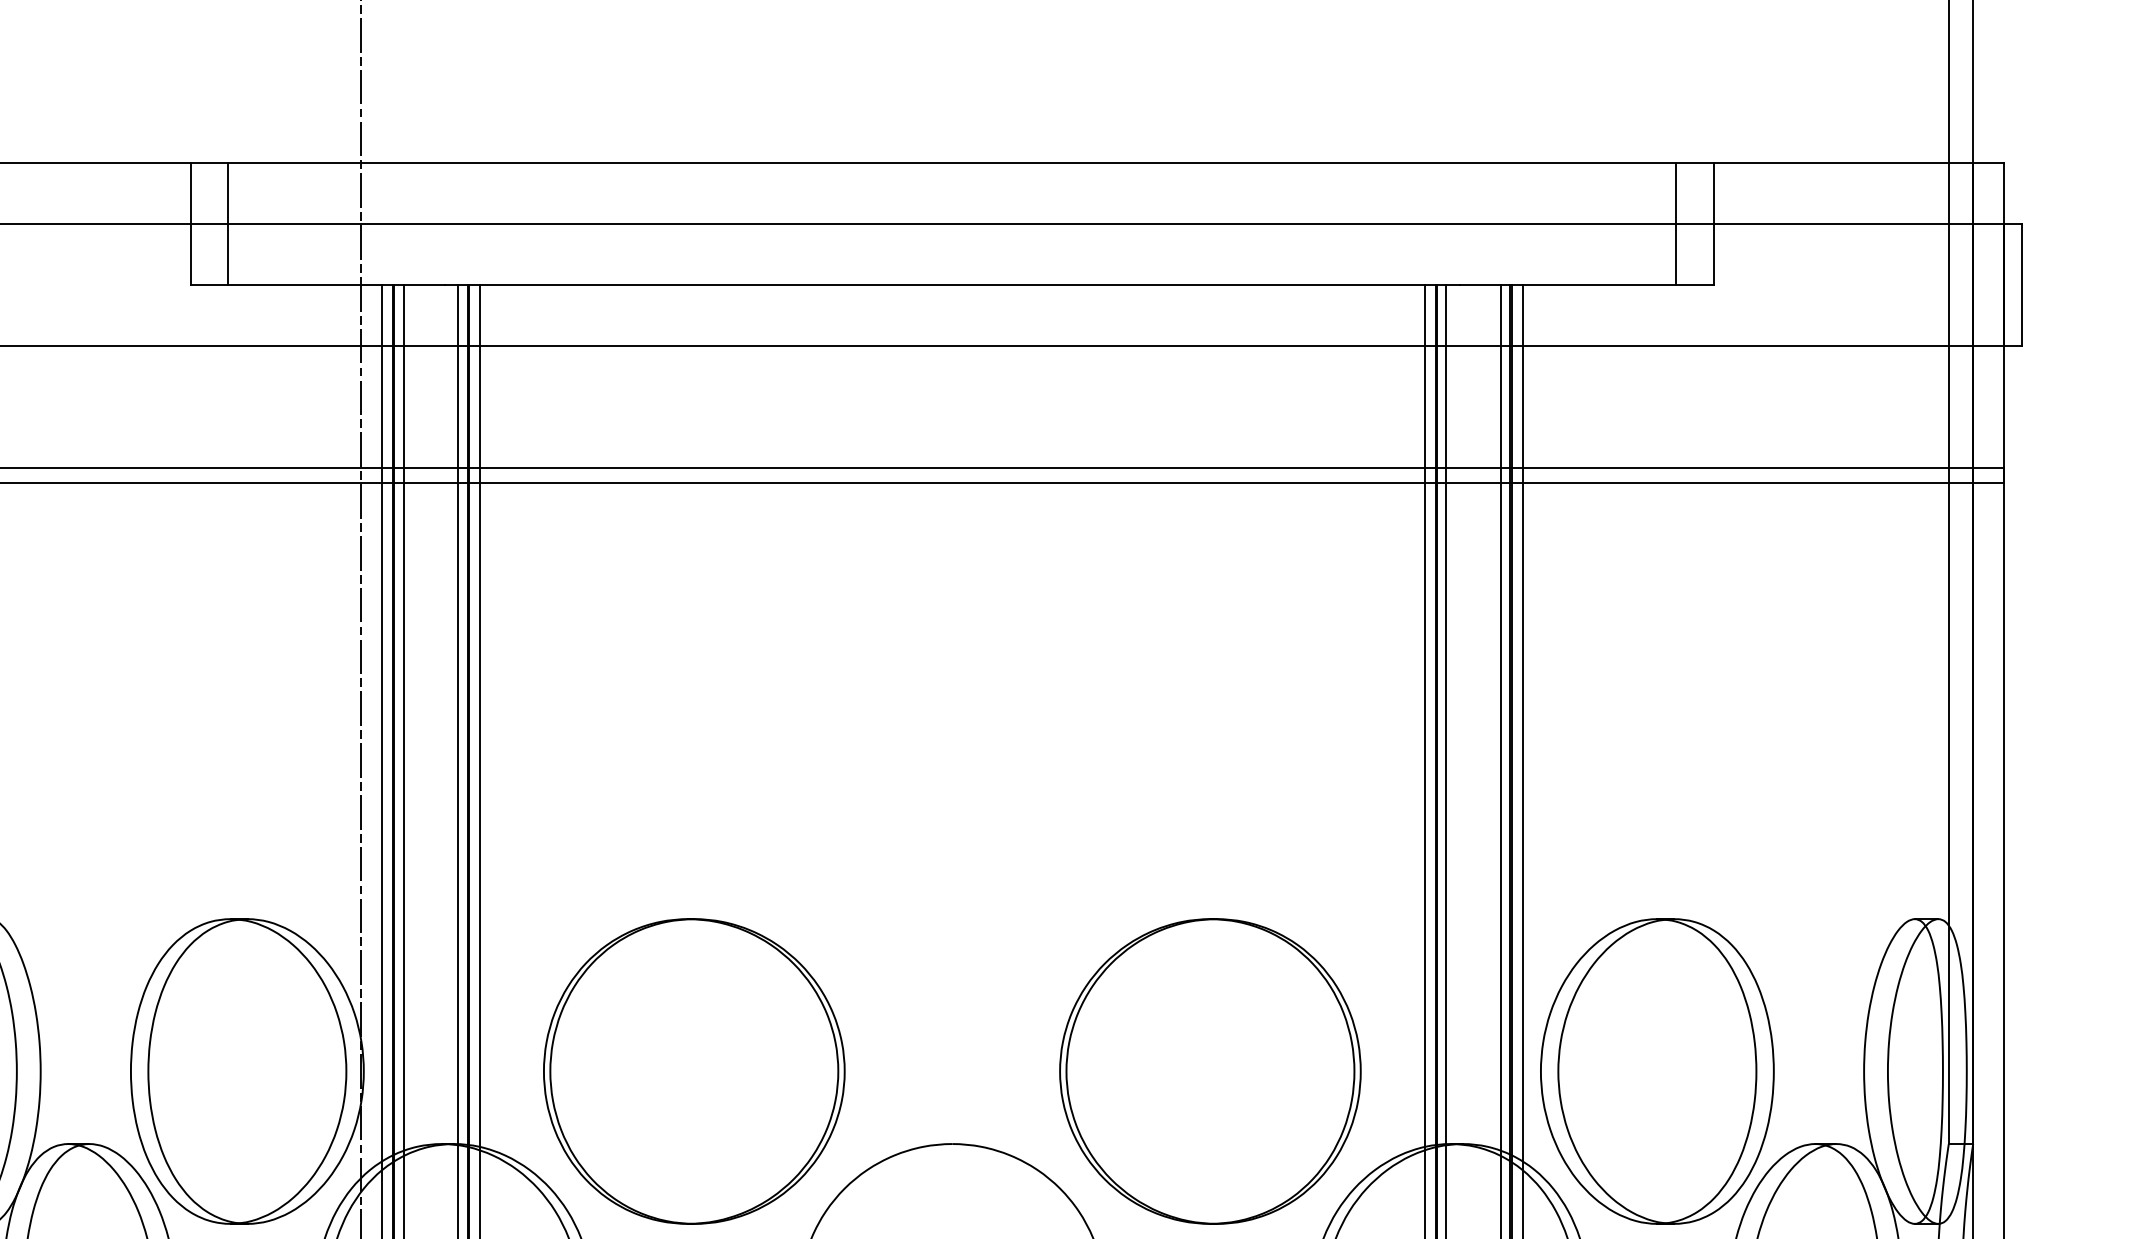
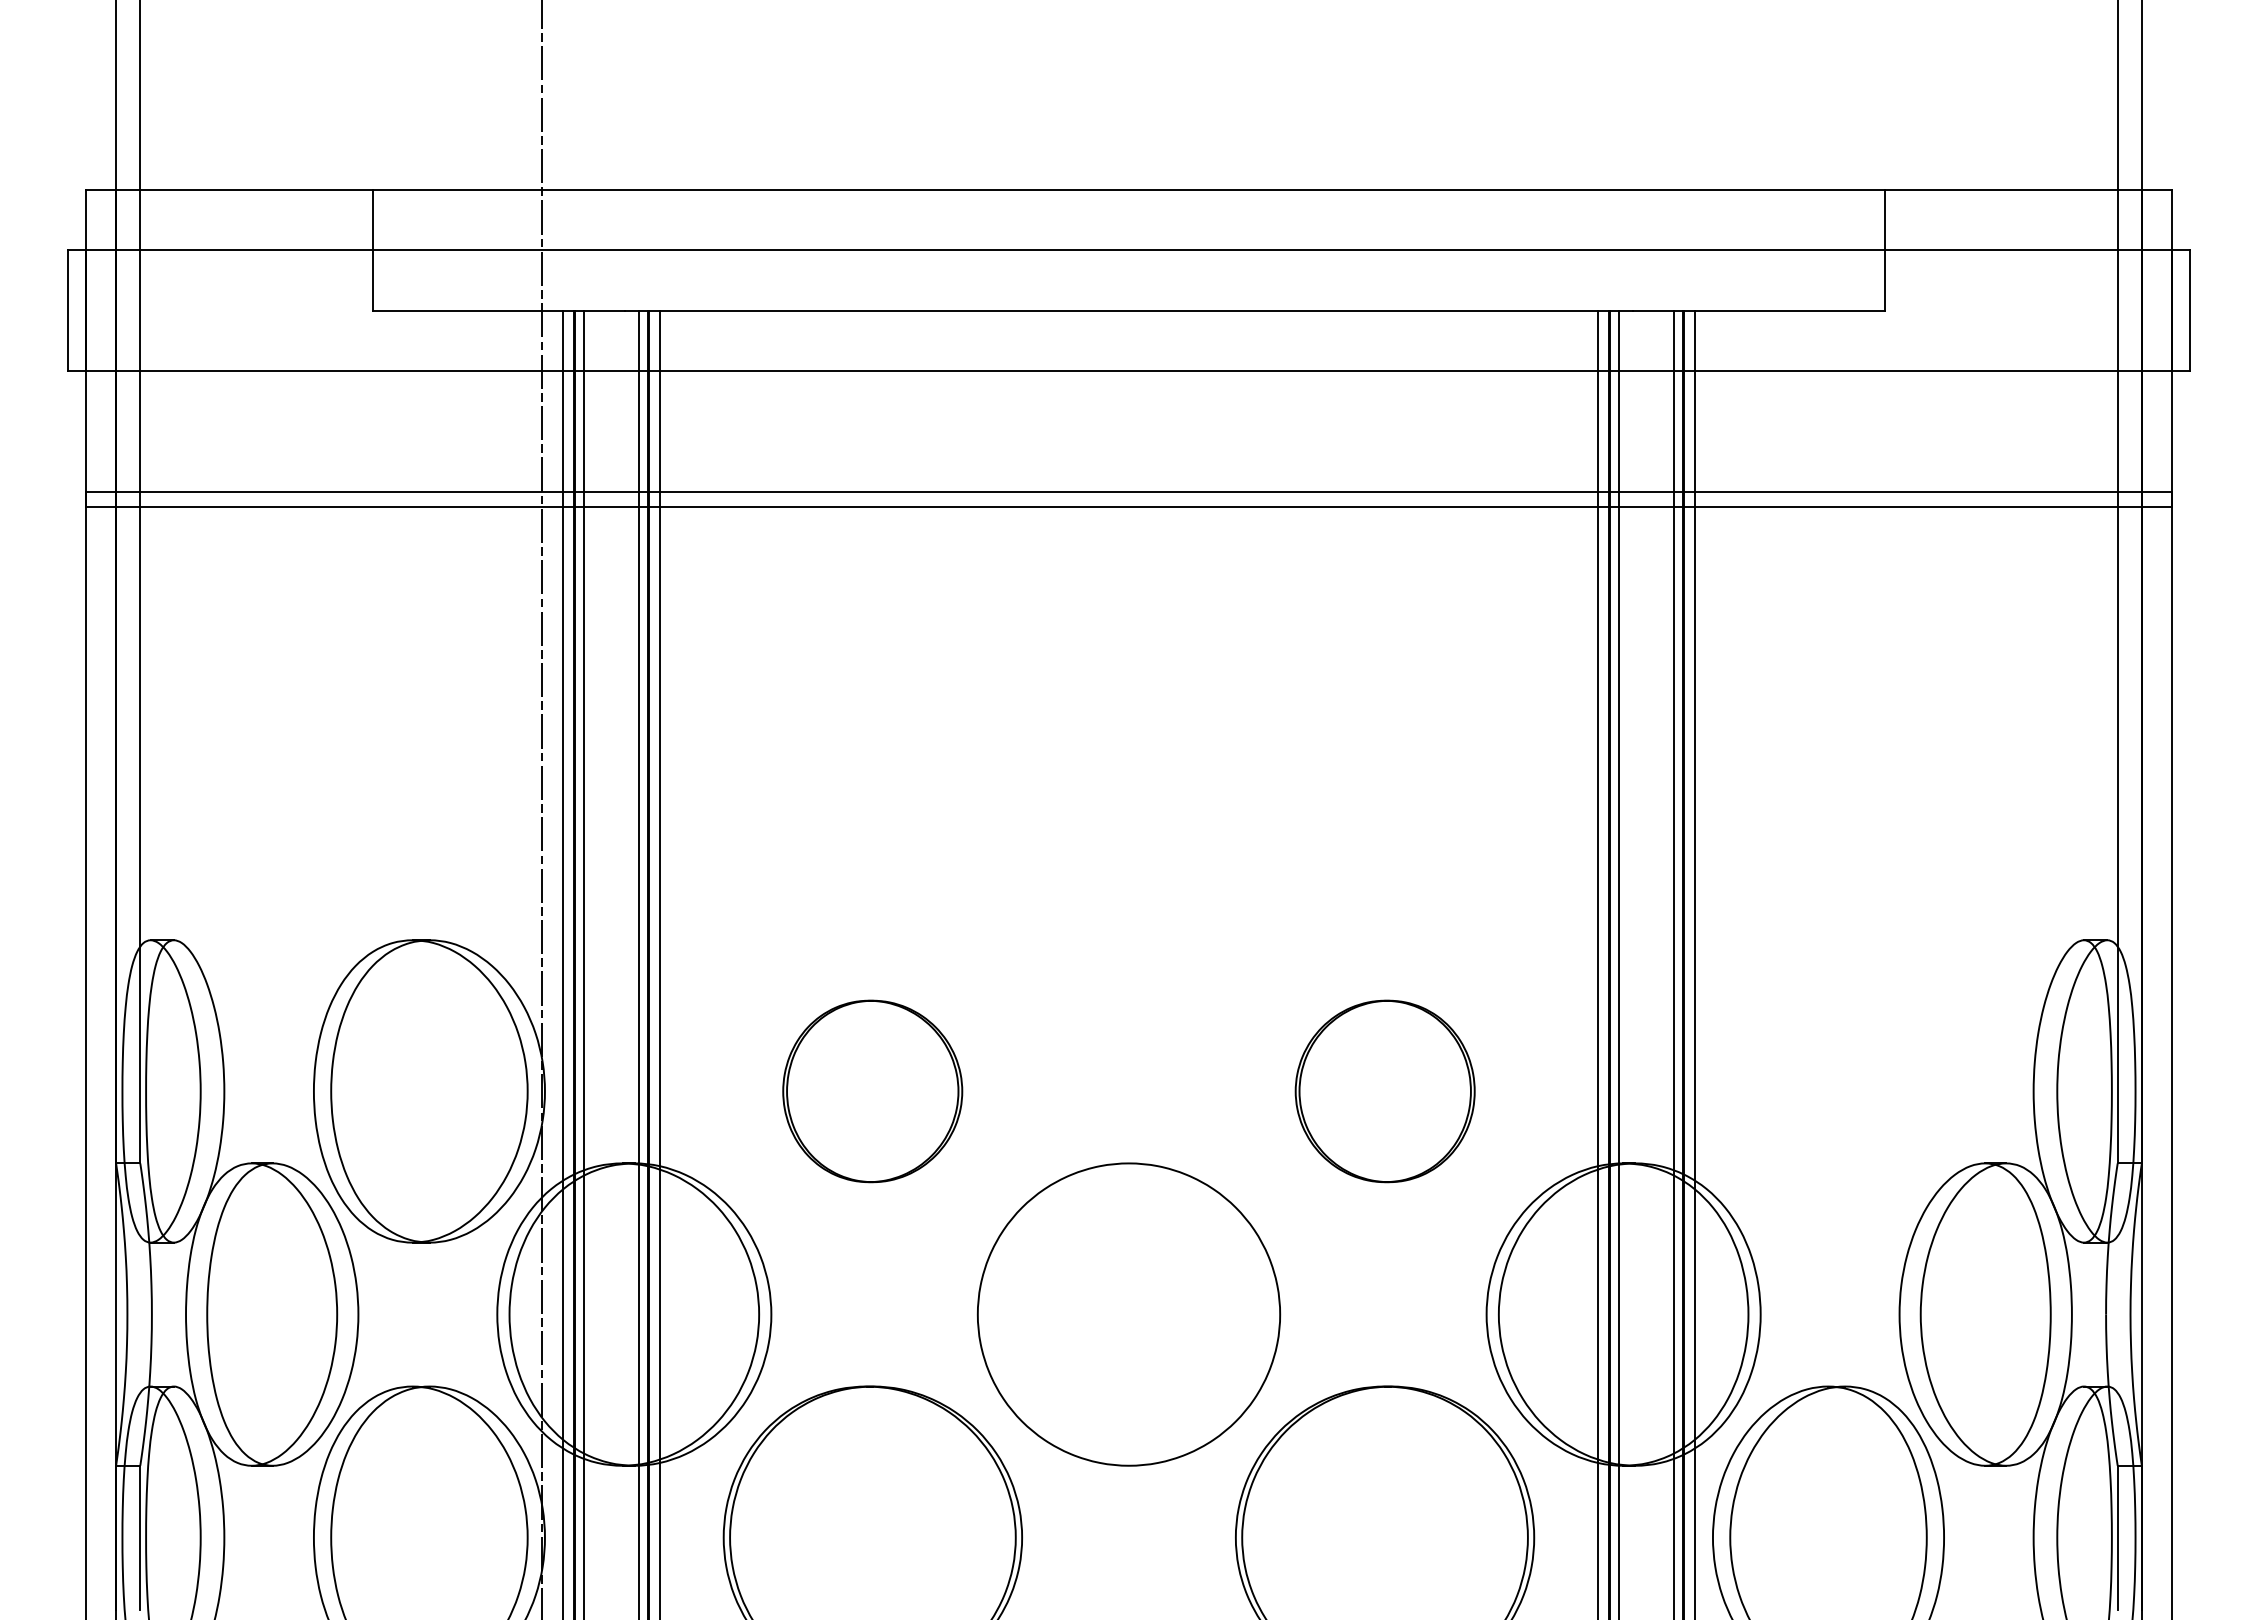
line: (228, 223) -> (410, 249), removed
line: (1676, 223) -> (1847, 249), removed
part: (693, 1071) -> (872, 1091), size x0.6
part: (1210, 1071) -> (1385, 1091), size x0.6
part: (1657, 1071) -> (1828, 1091), removed

